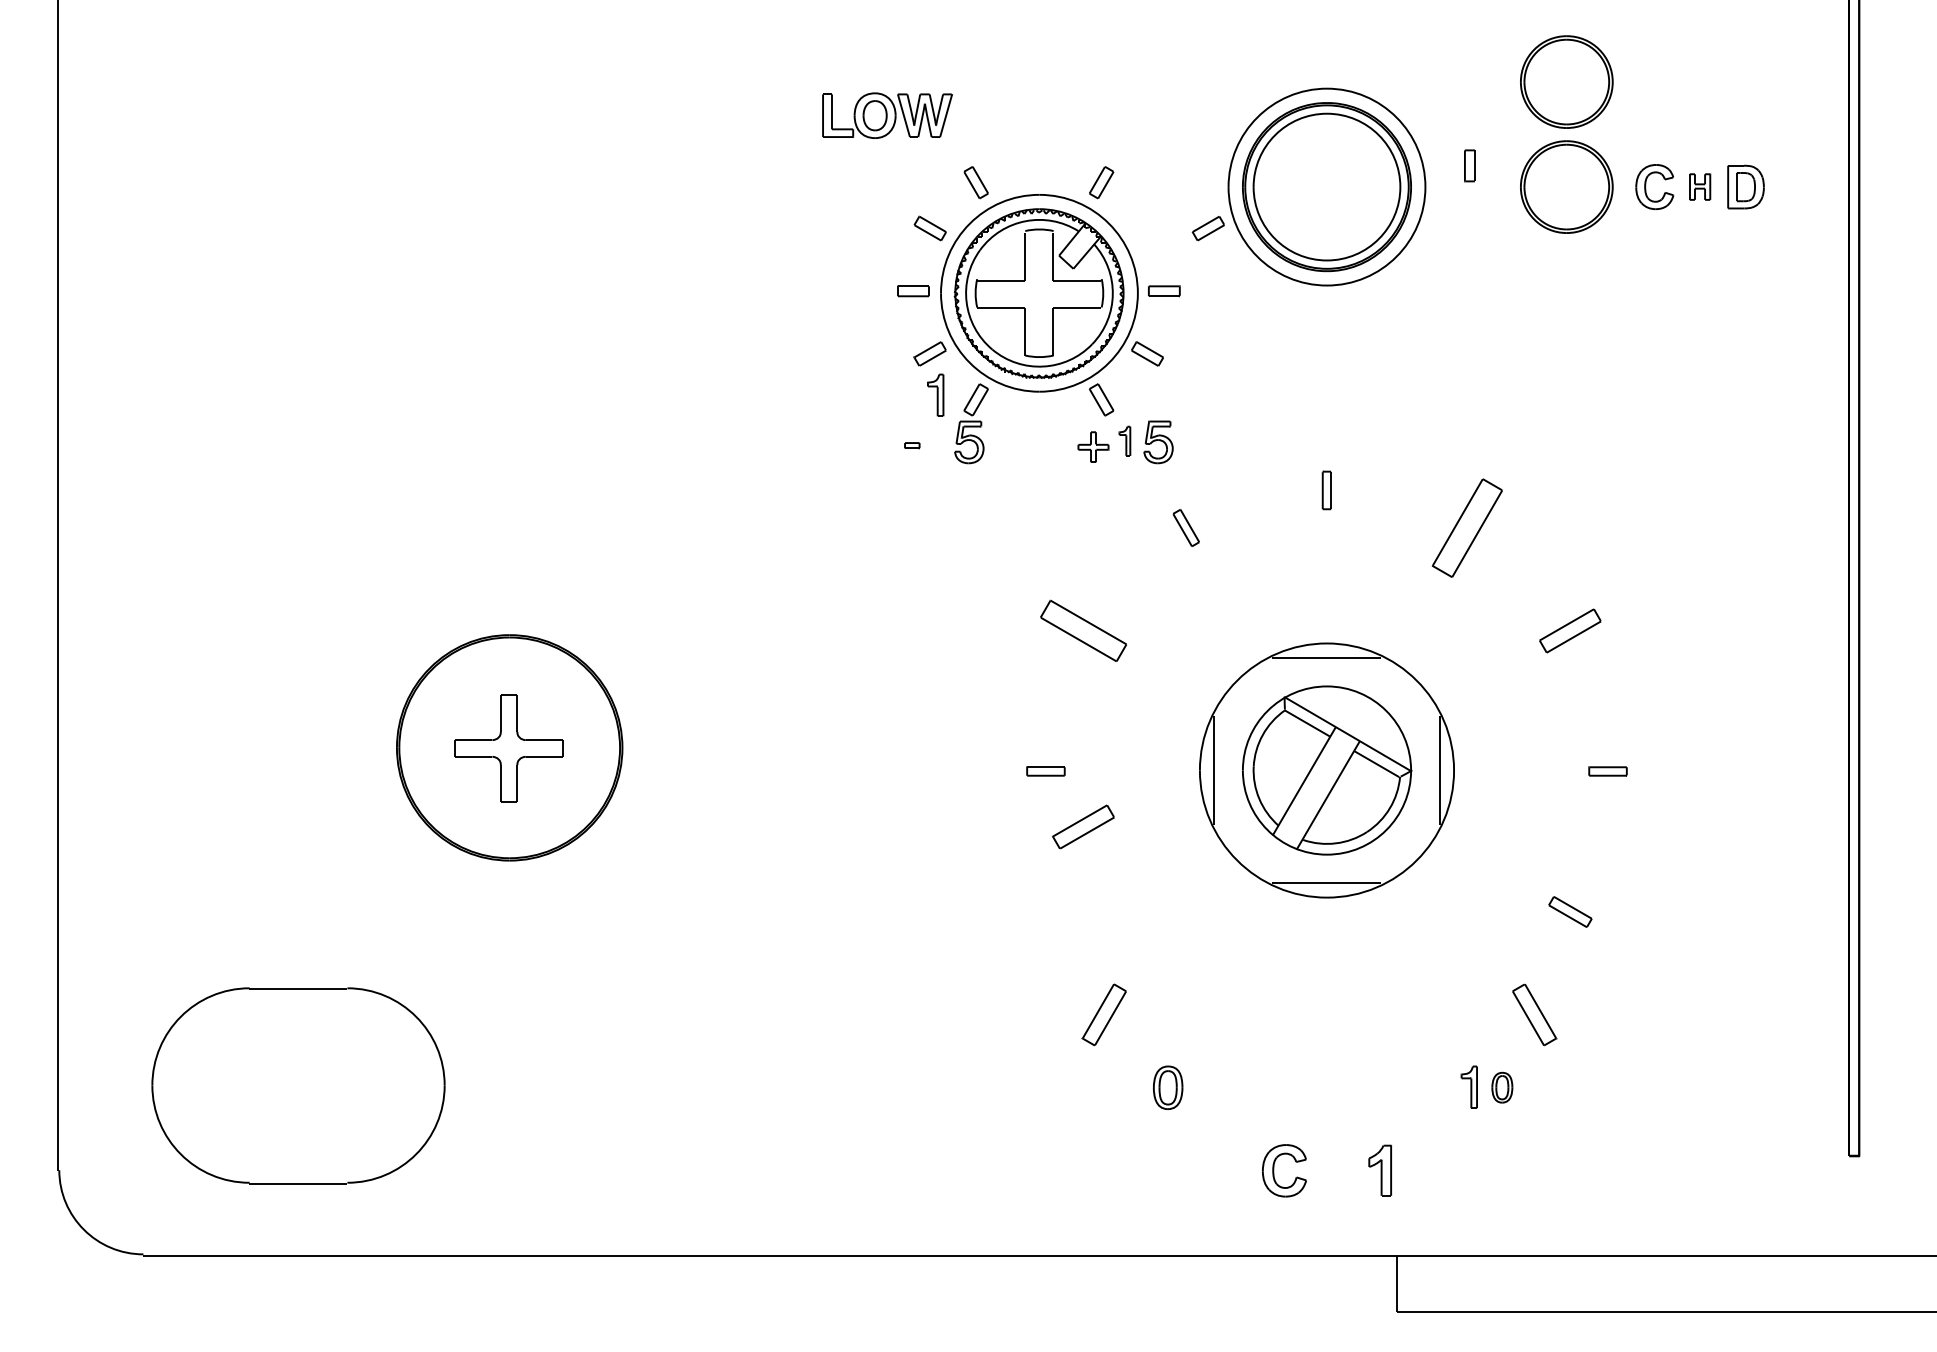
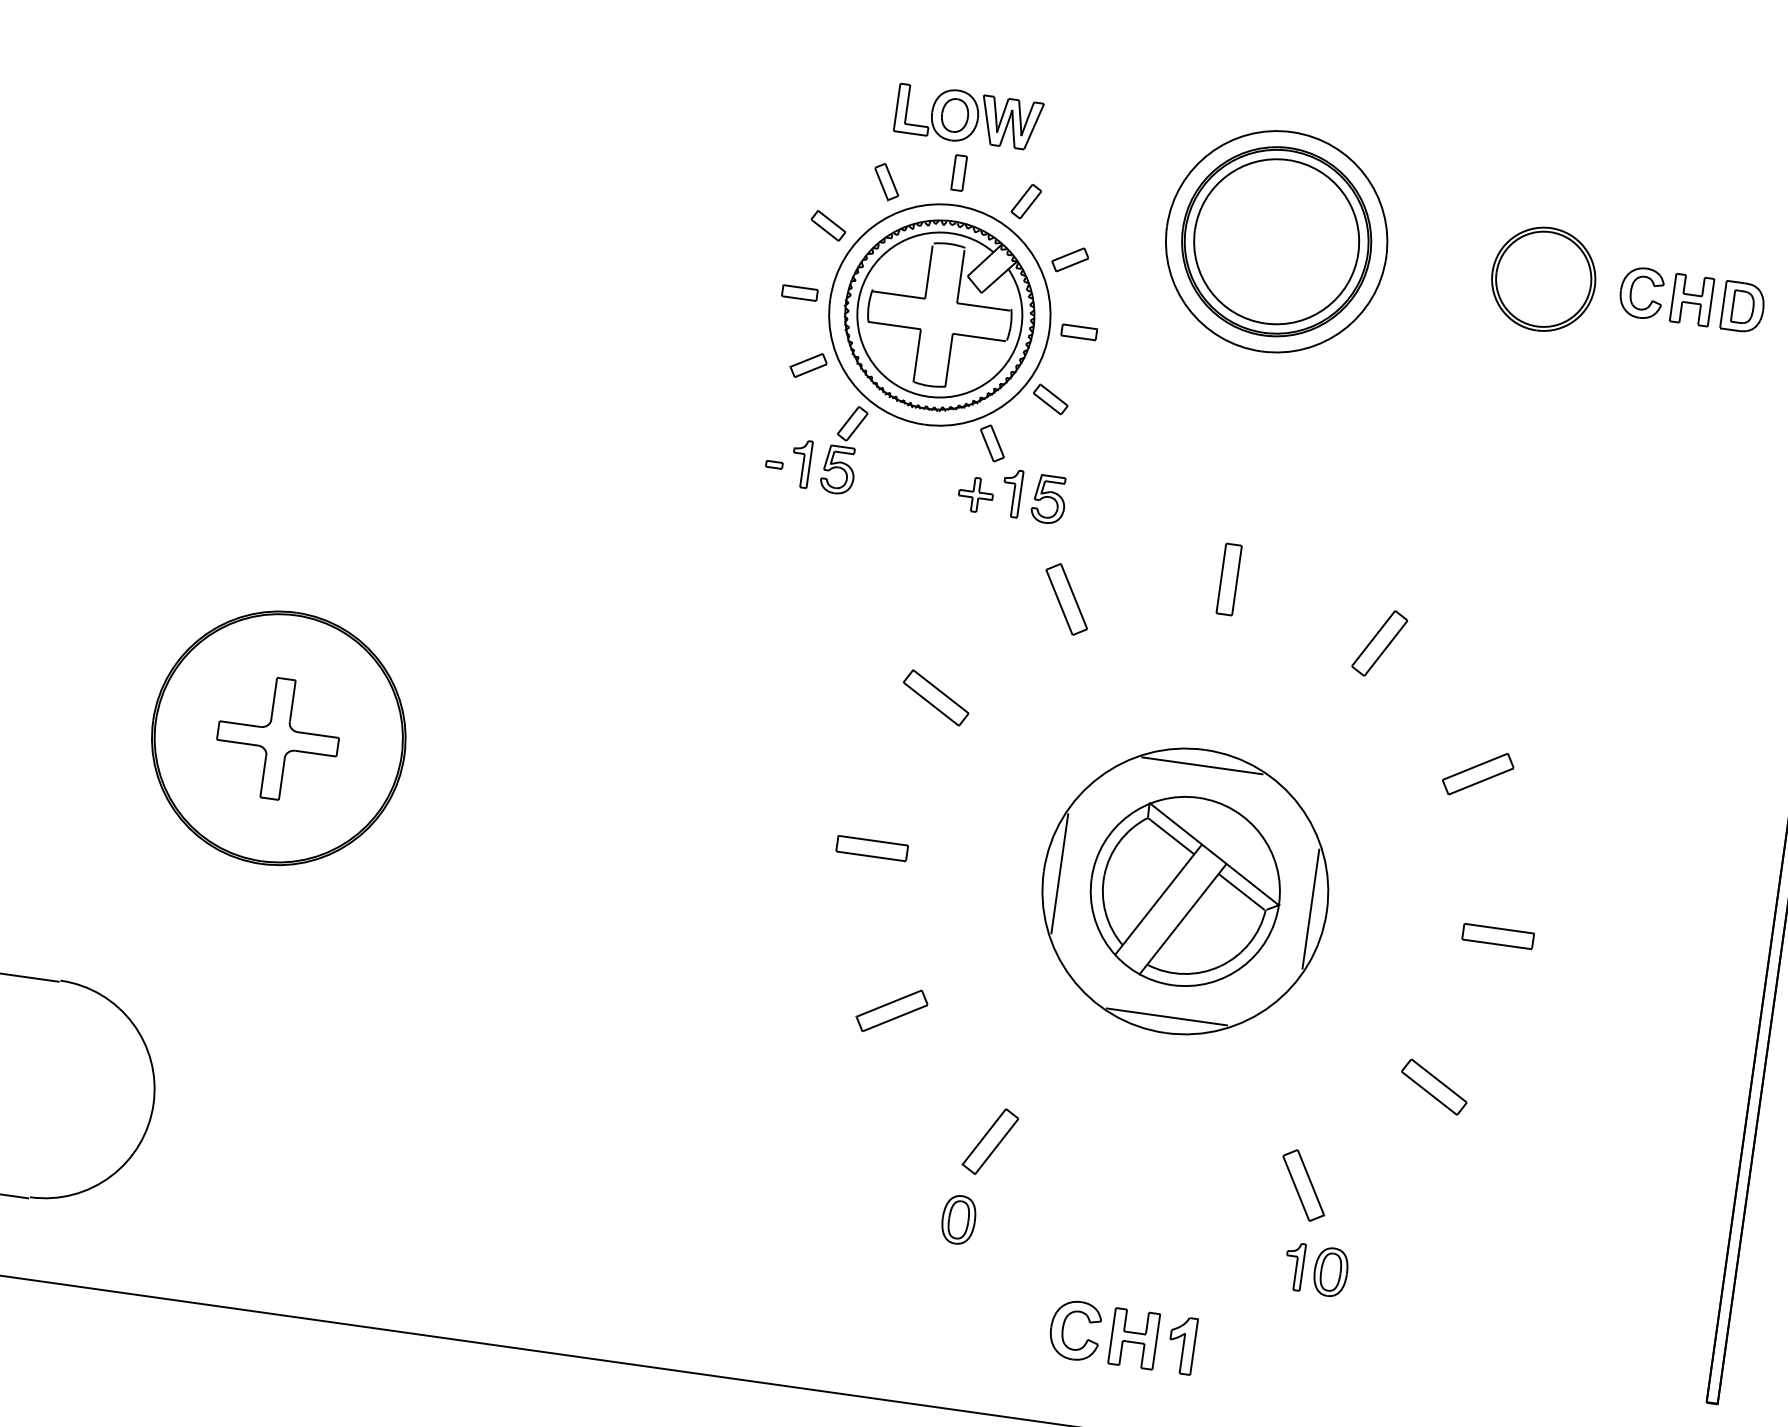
part: (1566, 81) -> (1559, 161), removed
part: (887, 115) -> (968, 117), moved
part: (1469, 165) -> (958, 172), moved
part: (1699, 186) -> (1691, 299), size x1.67
part: (1207, 228) -> (1069, 259), moved
part: (935, 394) -> (801, 462), moved
part: (1124, 440) -> (1011, 492), size x1.43
part: (1326, 490) -> (1228, 579), size x1.67
part: (1185, 527) -> (1065, 598), size x1.67
part: (1467, 527) -> (1379, 642), size x0.62
part: (1083, 630) -> (936, 697), size x0.71
part: (1045, 771) -> (871, 848), size x1.67
part: (1607, 771) -> (1497, 936), size x1.67
part: (1082, 826) -> (891, 1010), moved
part: (1570, 911) -> (1434, 1086), size x1.43
part: (1103, 1014) -> (989, 1140), moved
part: (1534, 1014) -> (1303, 1185), moved
part: (1502, 1087) -> (1331, 1271), size x1.43
part: (1337, 1170) -> (1134, 1338), added

